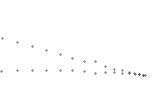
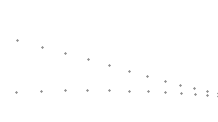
part: (95, 67) -> (165, 86), size x0.62

